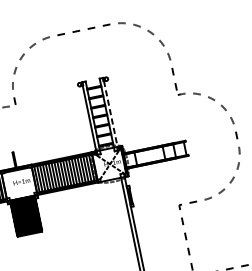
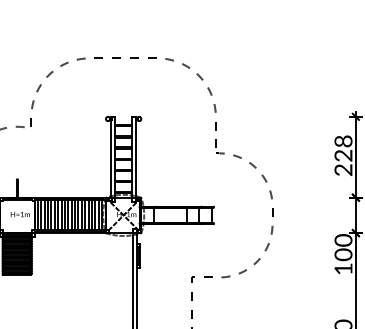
line: (111, 114) -> (136, 159), dashed -> solid

